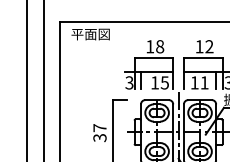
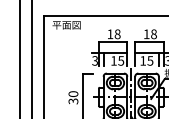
text: (208, 47) -> (153, 34), 12 -> 18
text: (204, 82) -> (150, 60), 11 -> 15
text: (100, 128) -> (73, 94), 37 -> 30

